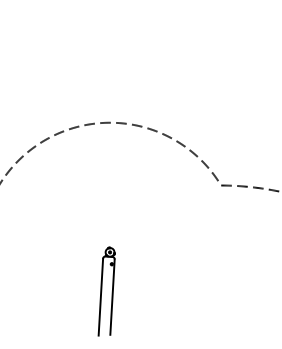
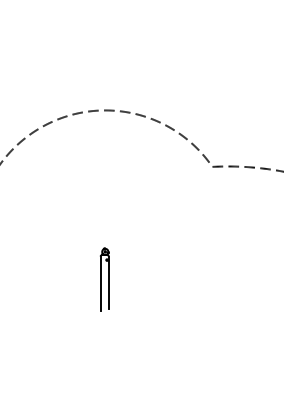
part: (106, 291) -> (104, 279), size x0.7

